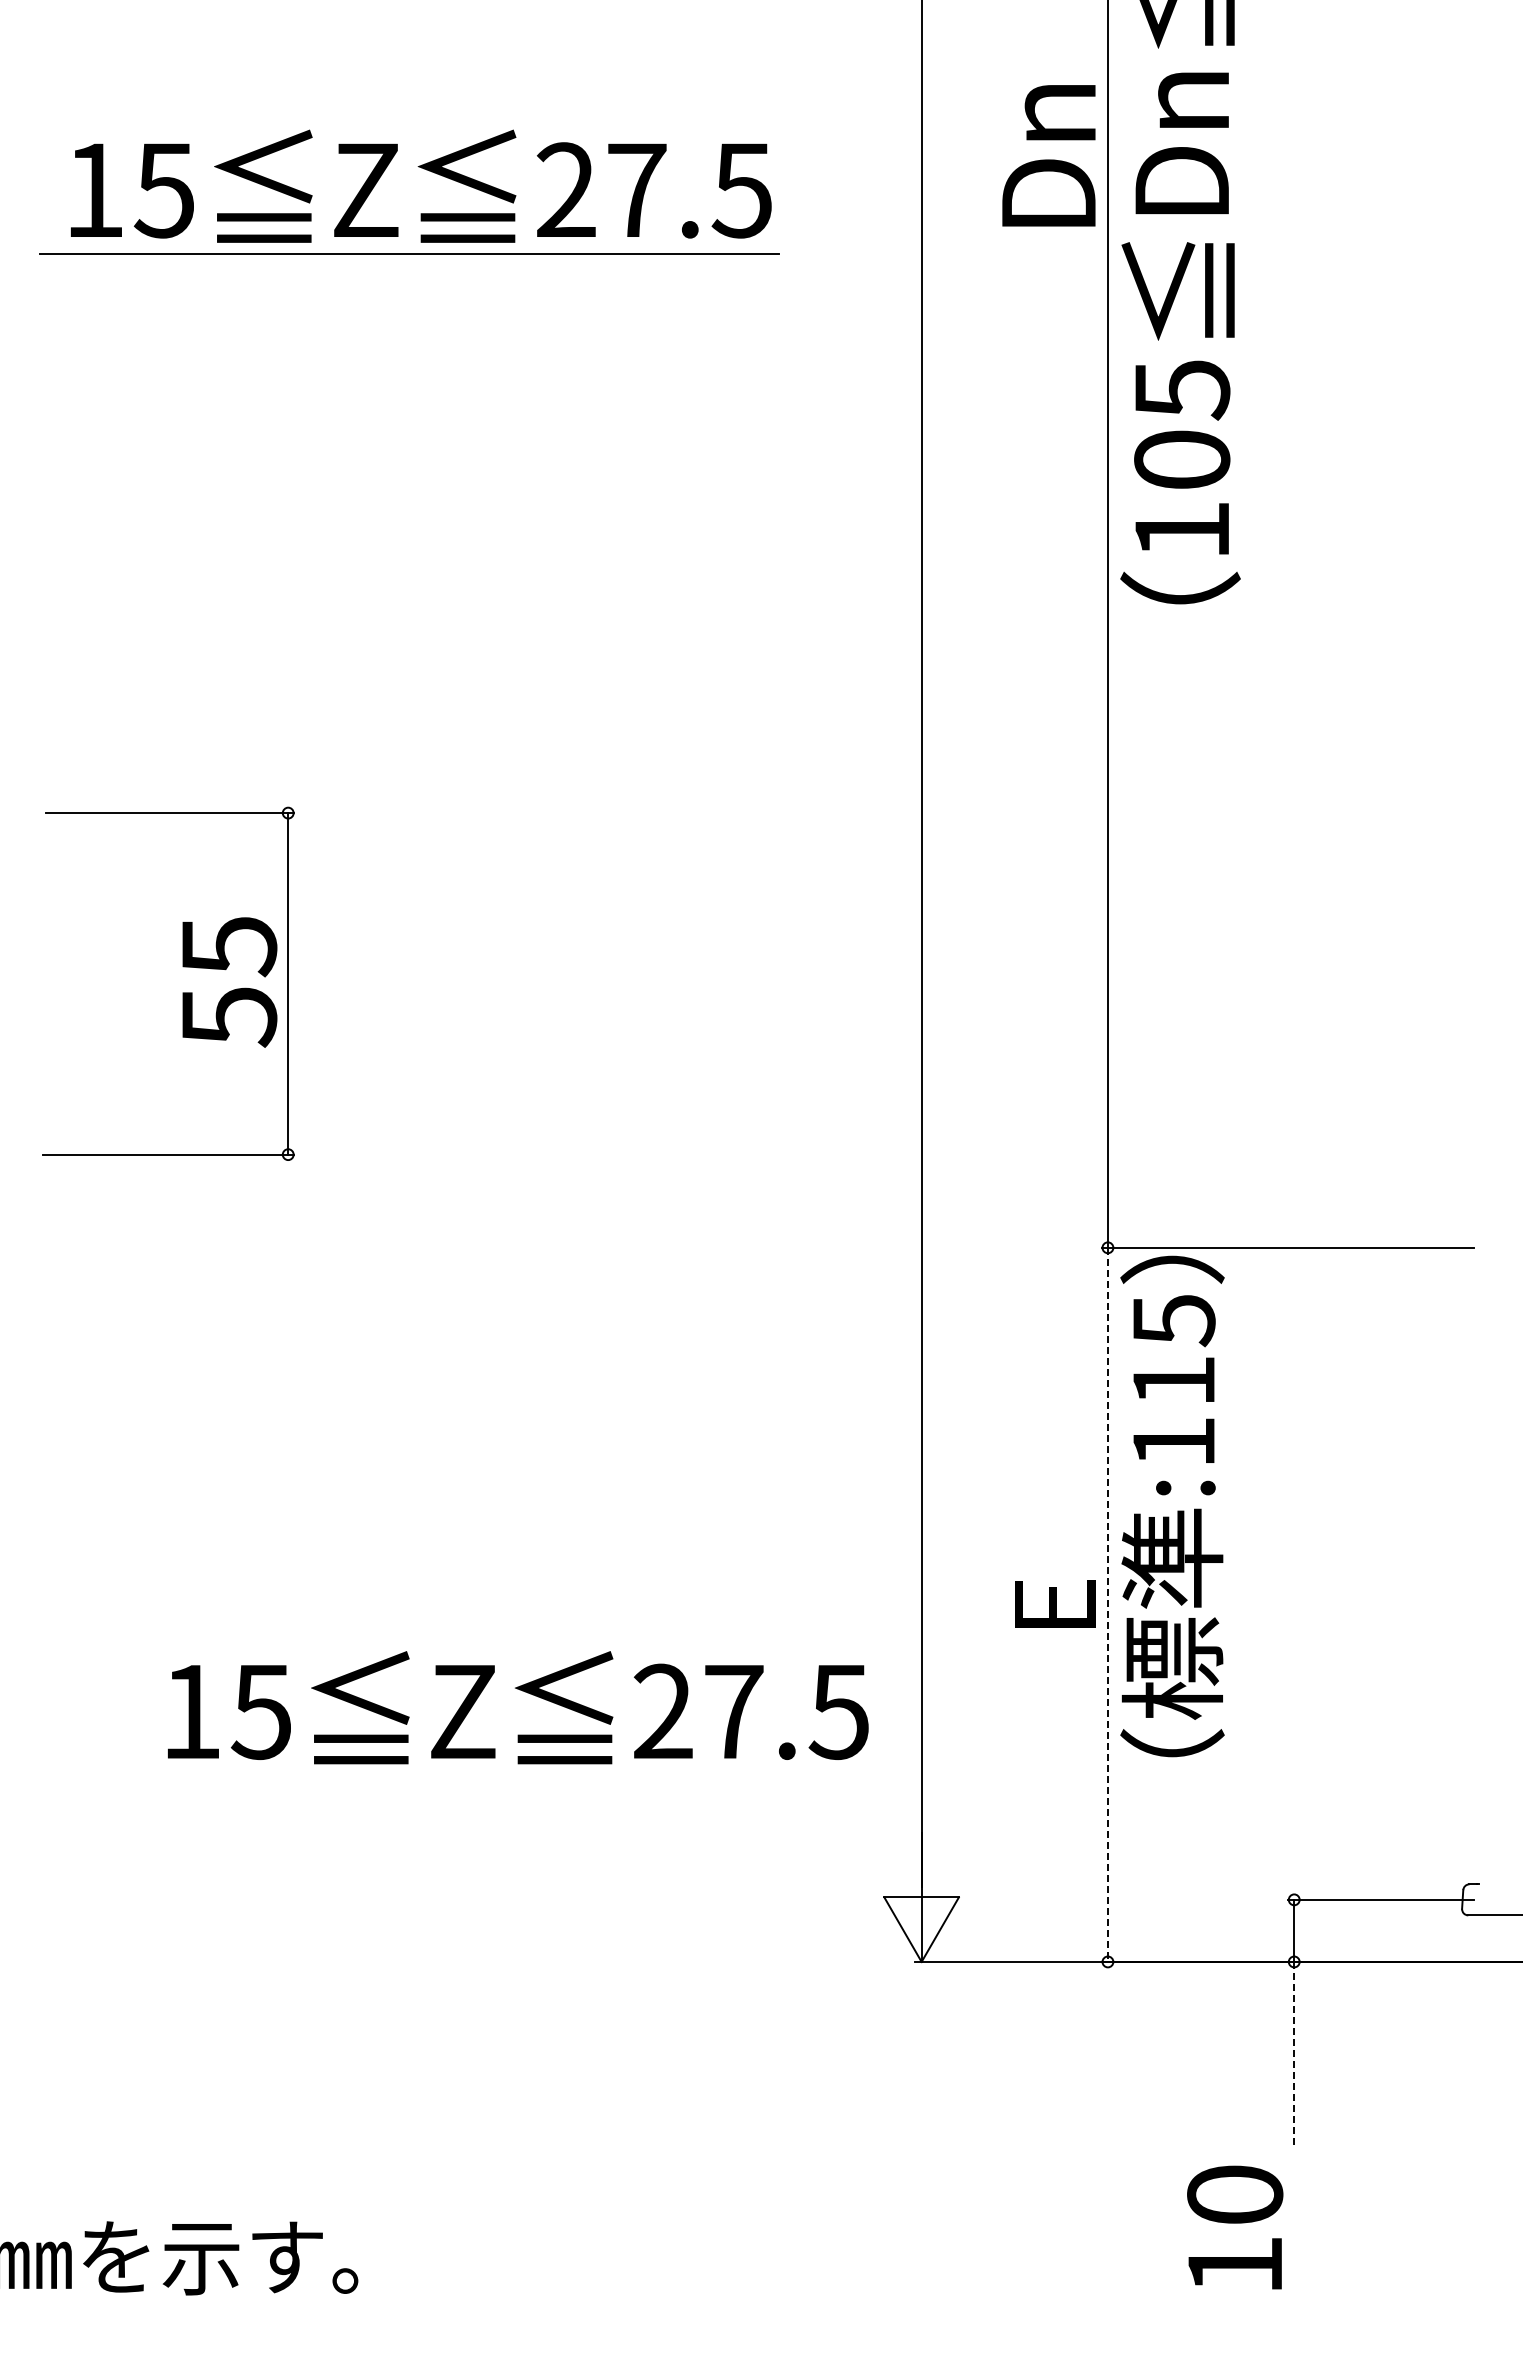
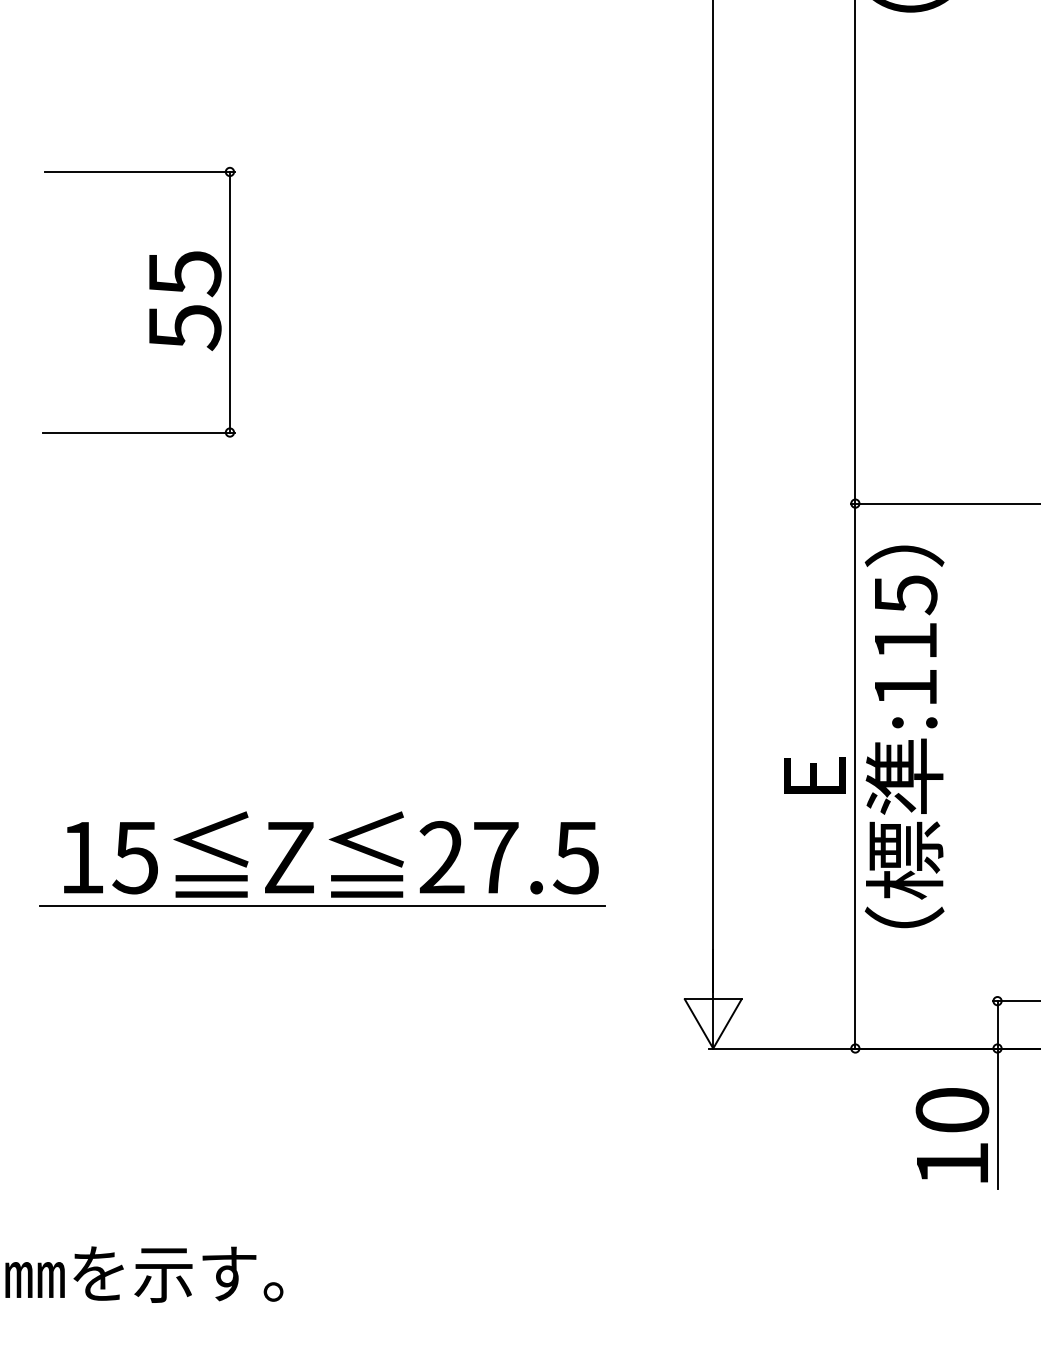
text: (1172, 1506) -> (904, 736), moved
line: (1107, 1605) -> (855, 776), dashed -> solid
text: (518, 1707) -> (331, 854), moved
line: (409, 1775) -> (322, 906), added
line: (1294, 2054) -> (997, 1119), dashed -> solid
text: (1235, 2227) -> (952, 1135), moved

